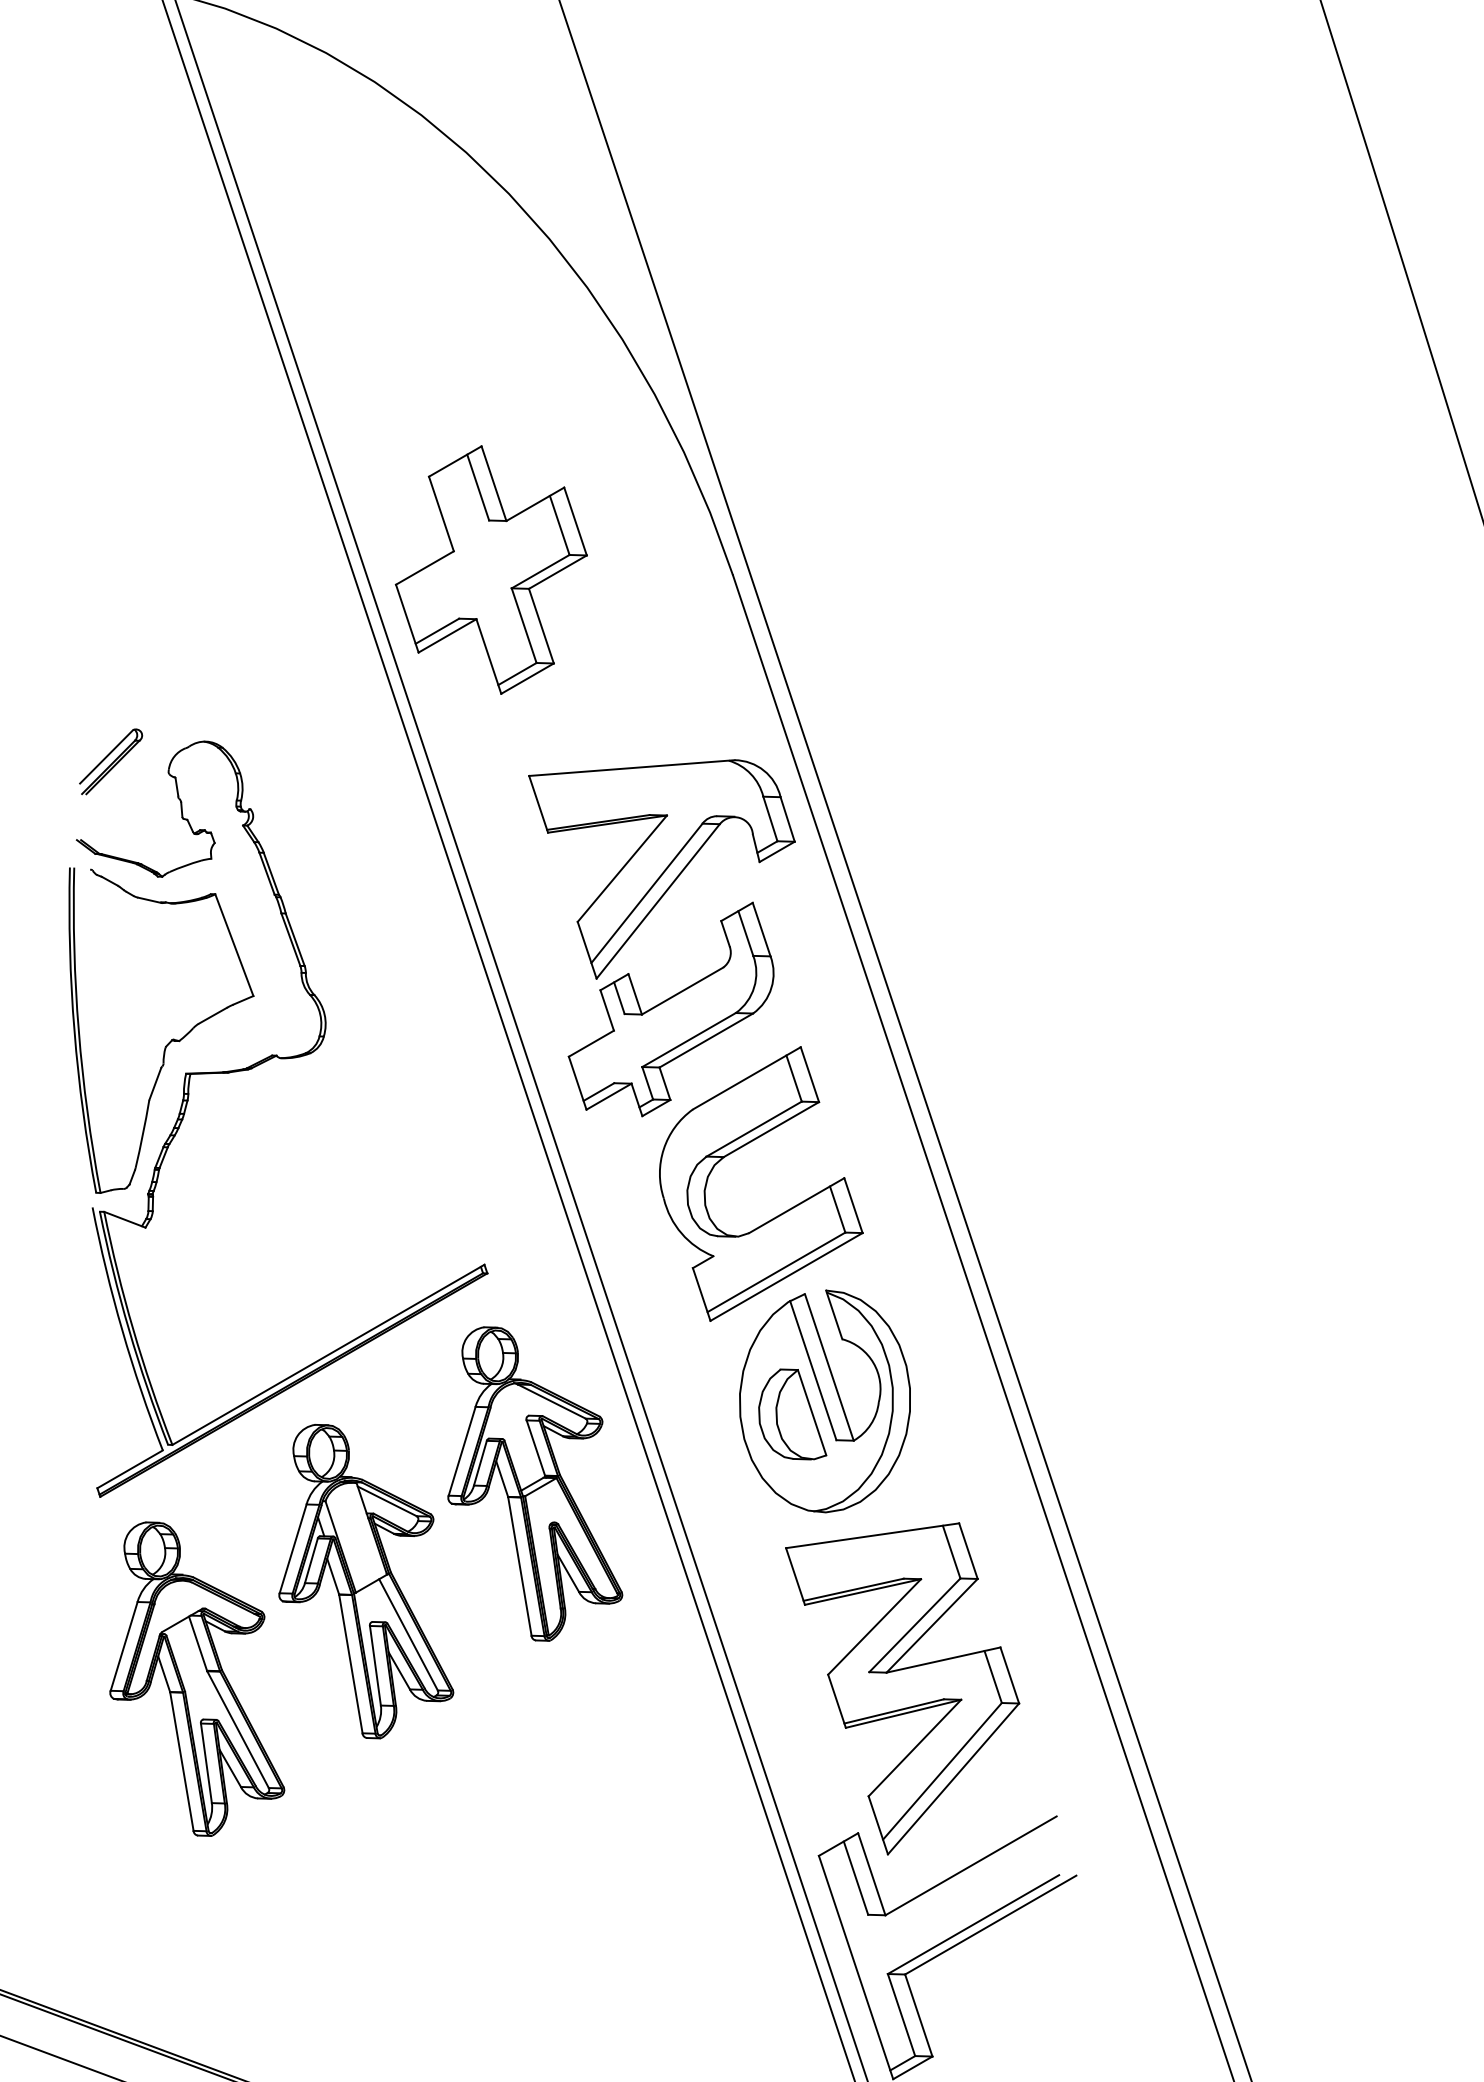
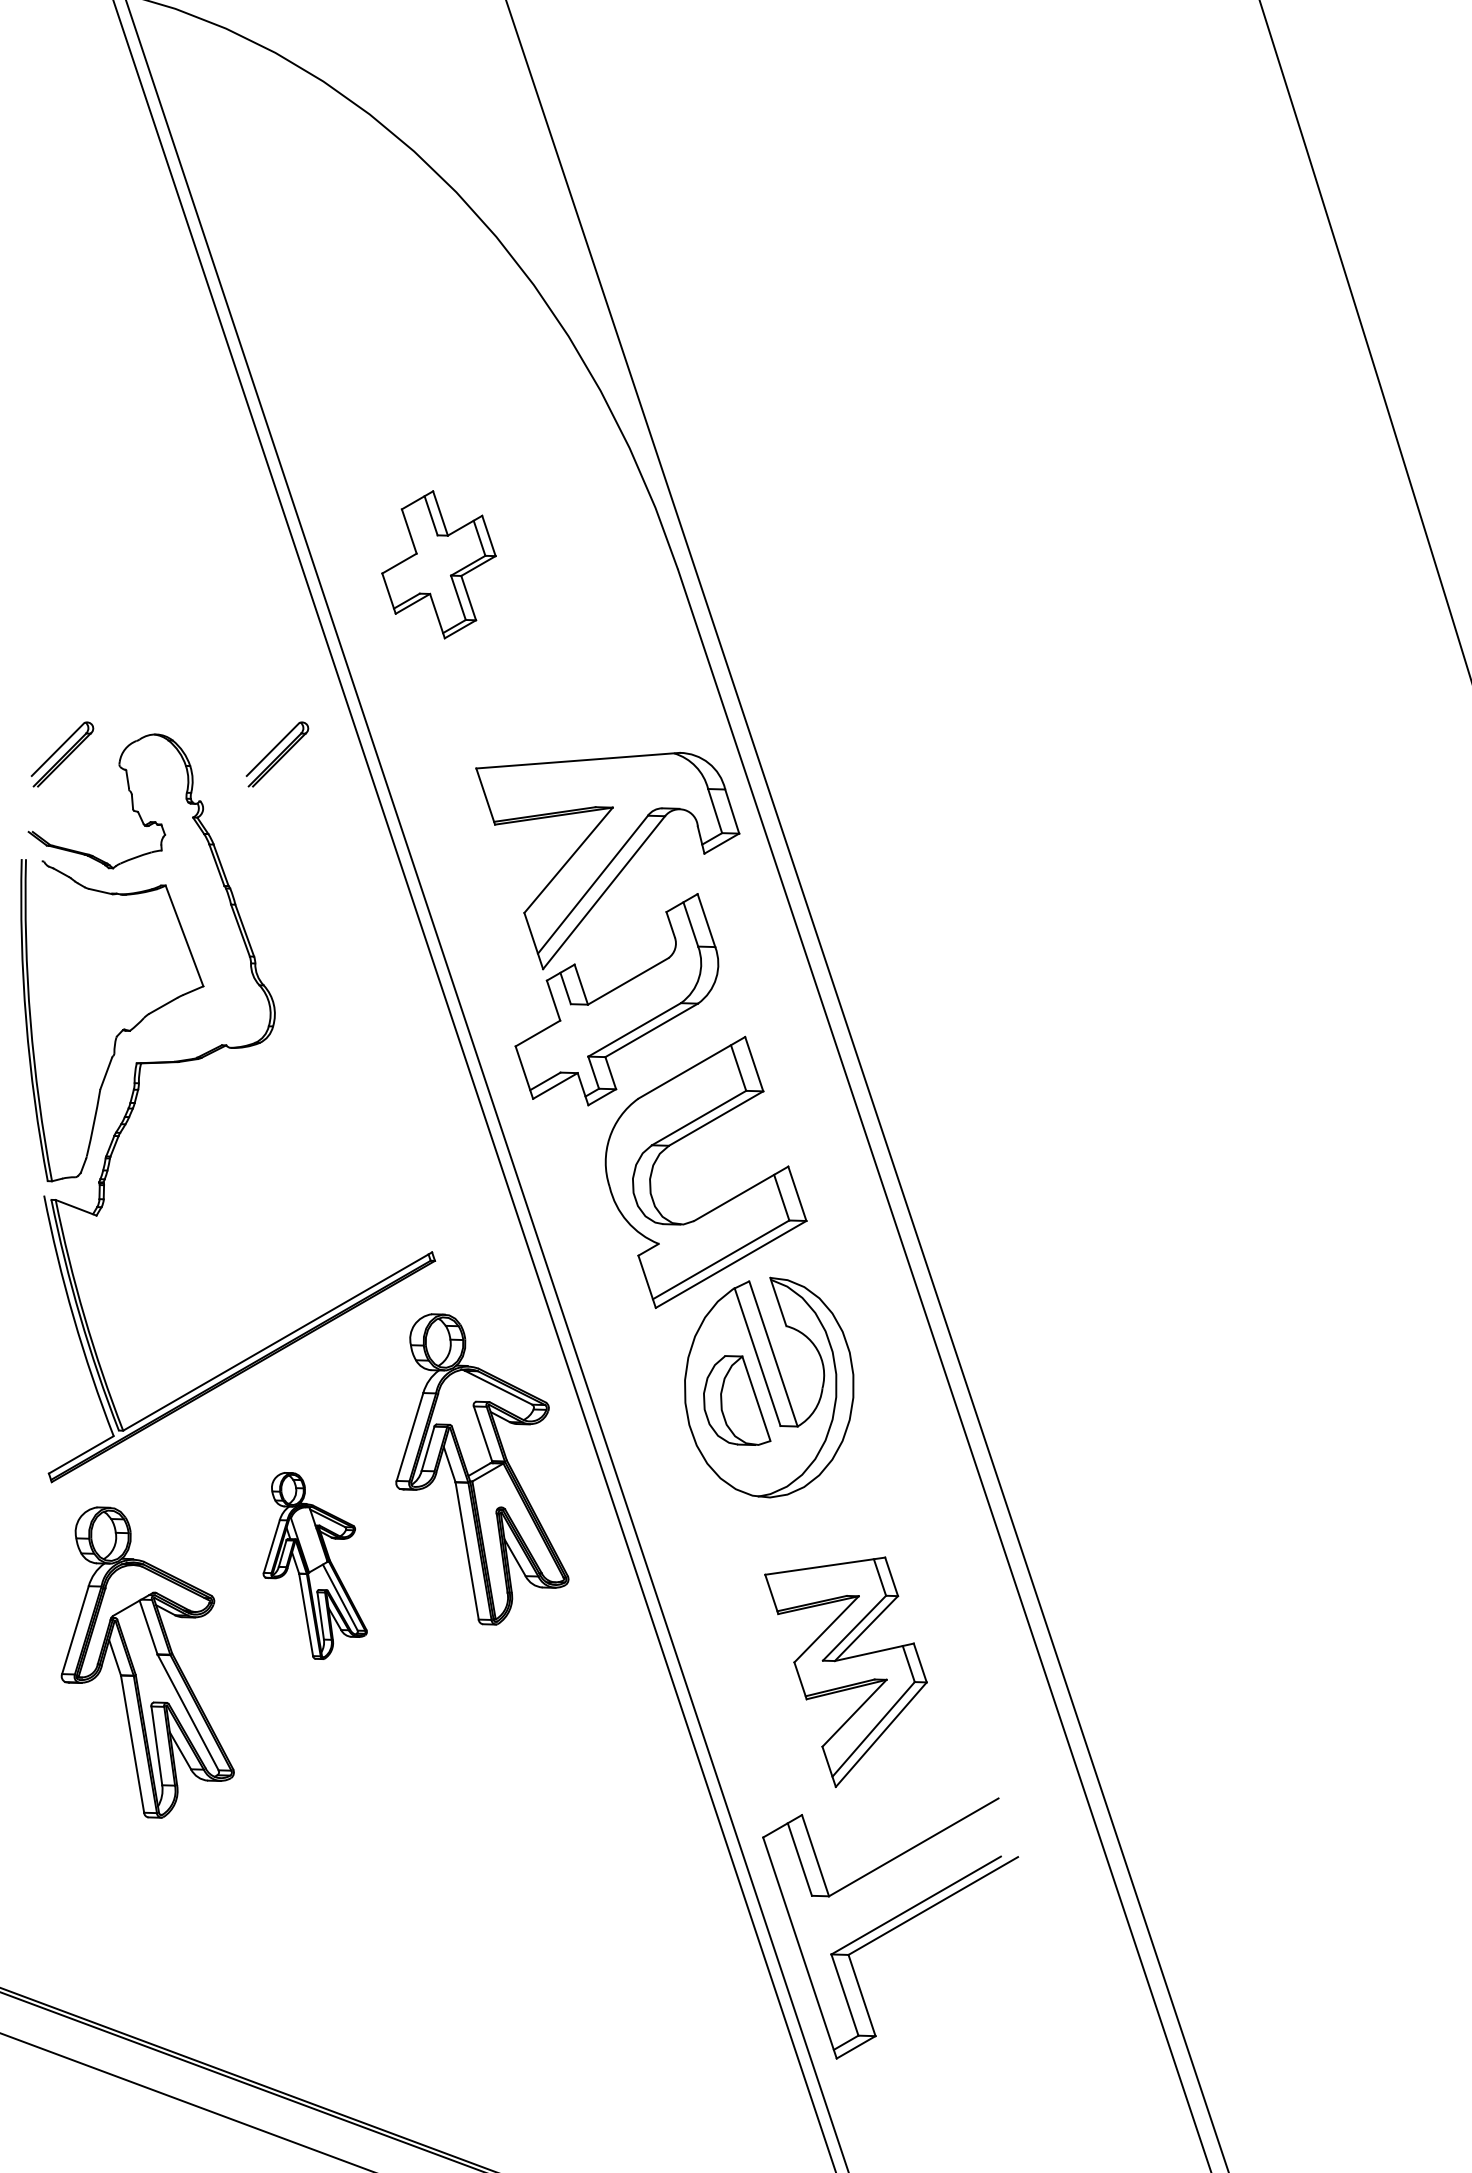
part: (490, 569) -> (438, 564), size x0.6
part: (328, 761) -> (277, 754), added
part: (366, 1581) -> (315, 1565), size x0.6
part: (902, 1689) -> (845, 1672), size x0.7

